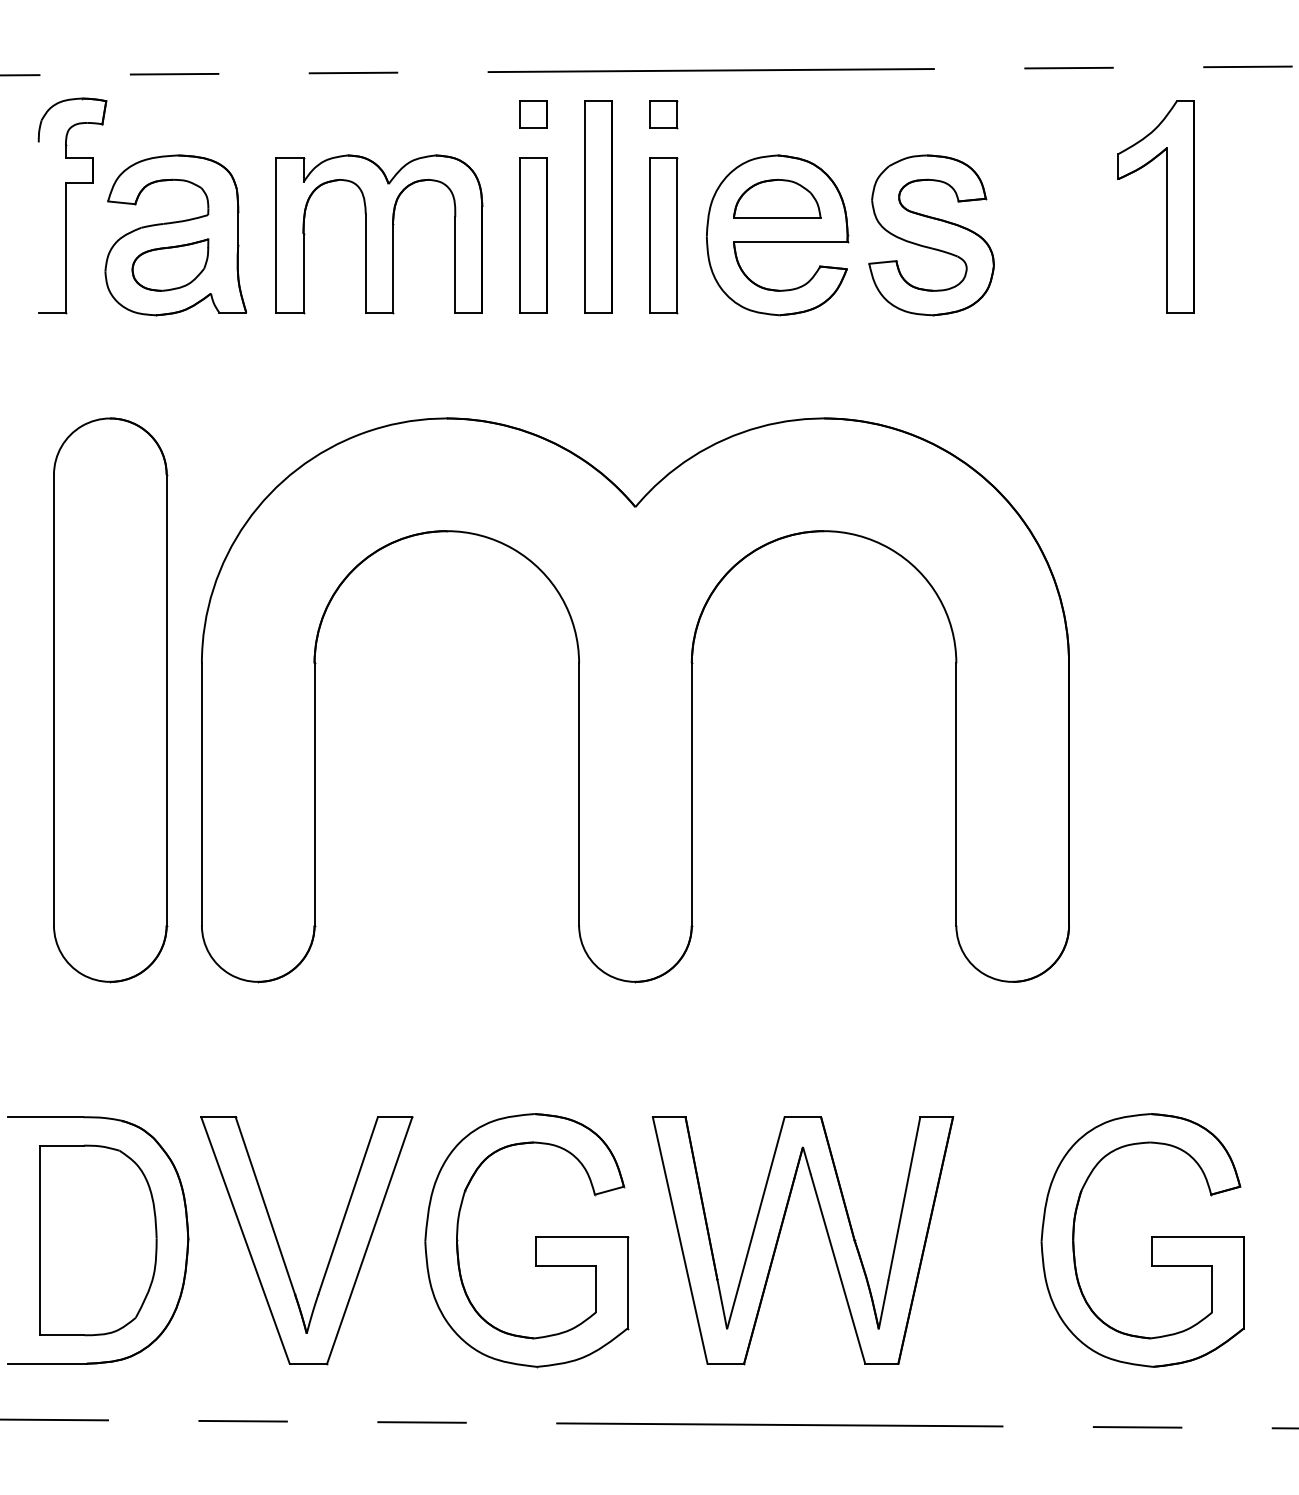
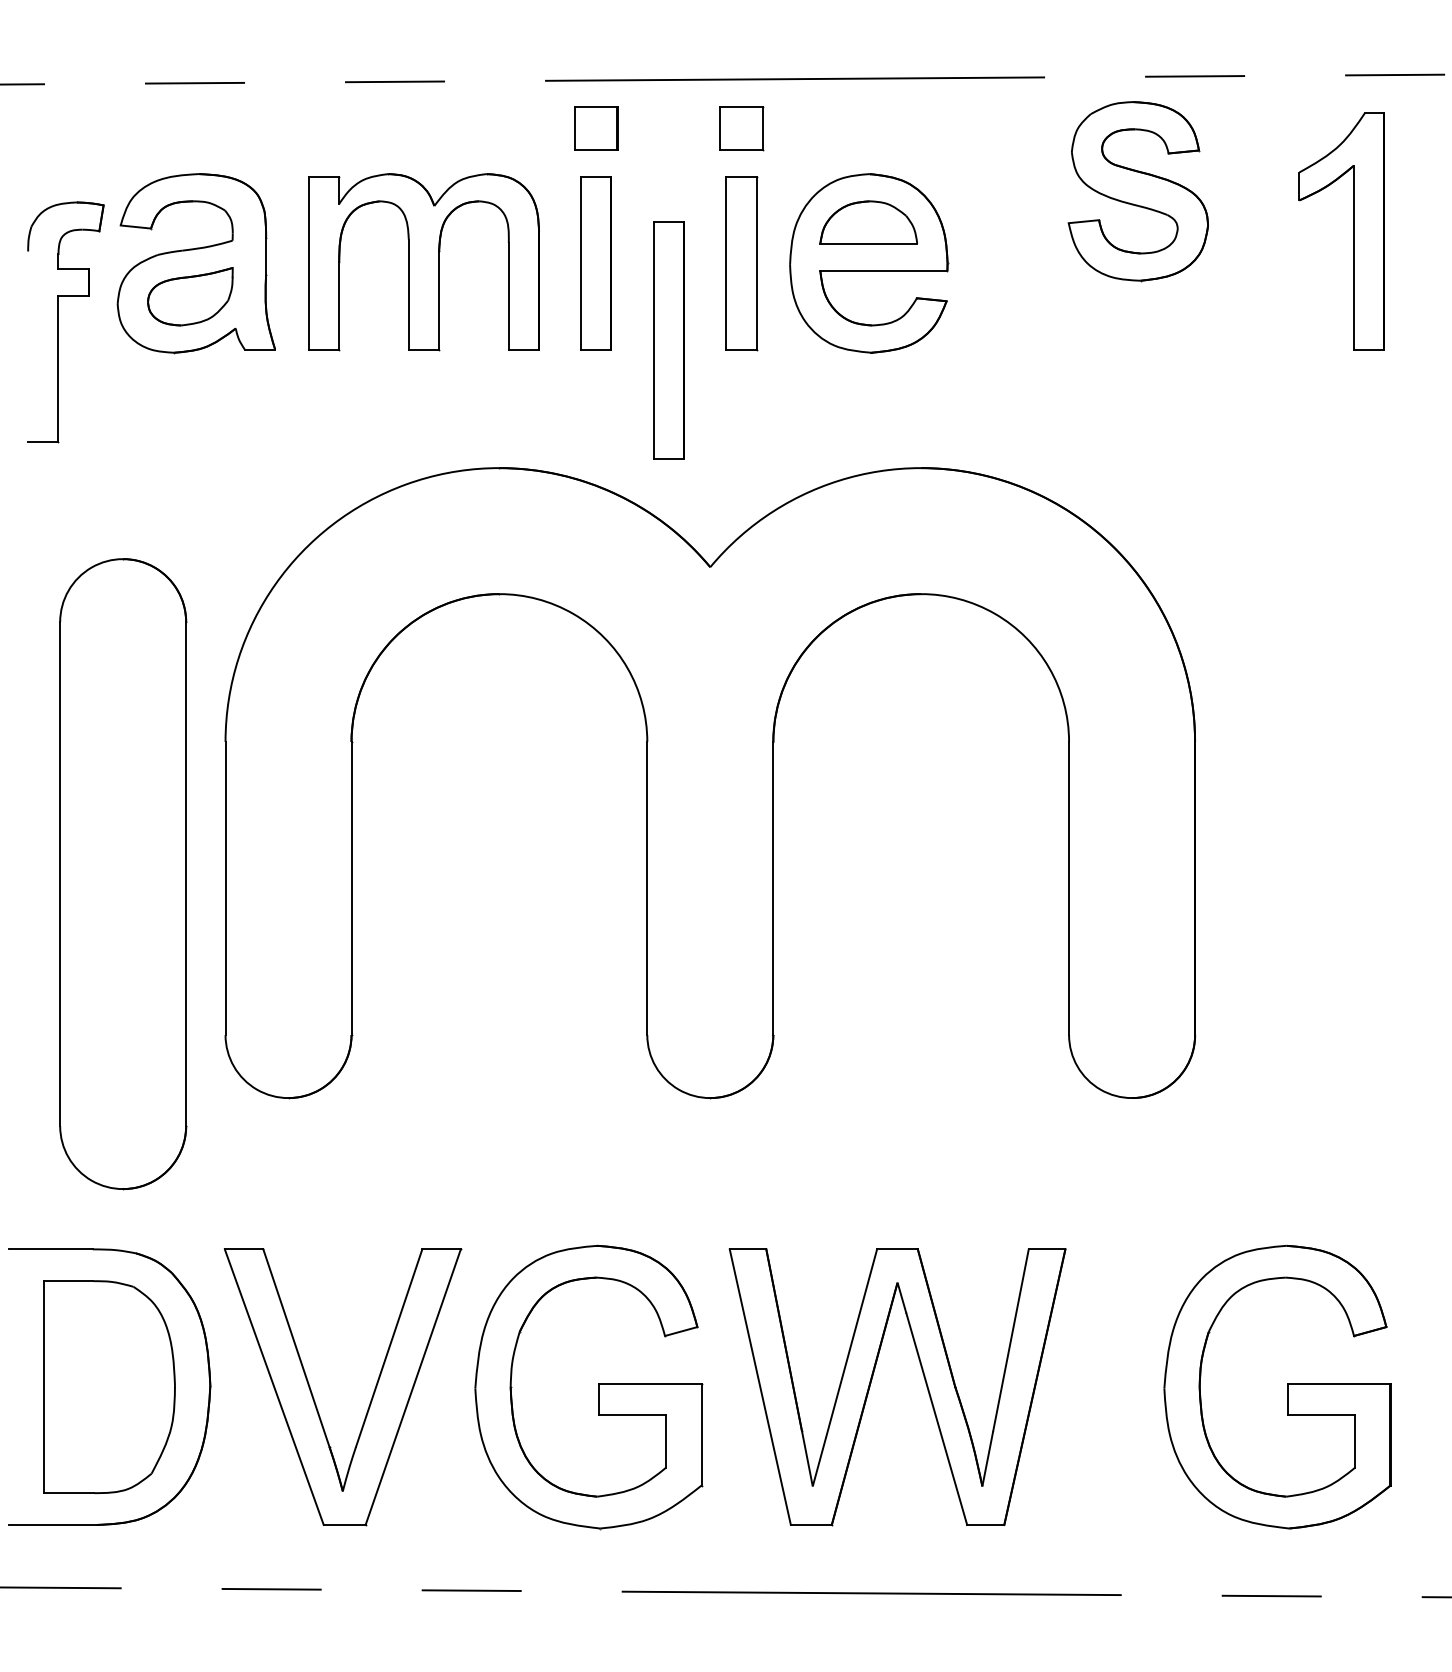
part: (532, 114) -> (595, 128), size x1.4
part: (663, 114) -> (741, 128), size x1.4
part: (65, 205) -> (58, 322), moved
part: (598, 206) -> (668, 340), moved
part: (1166, 206) -> (1353, 231), moved
part: (930, 235) -> (1137, 191), moved
part: (110, 700) -> (123, 874), moved

